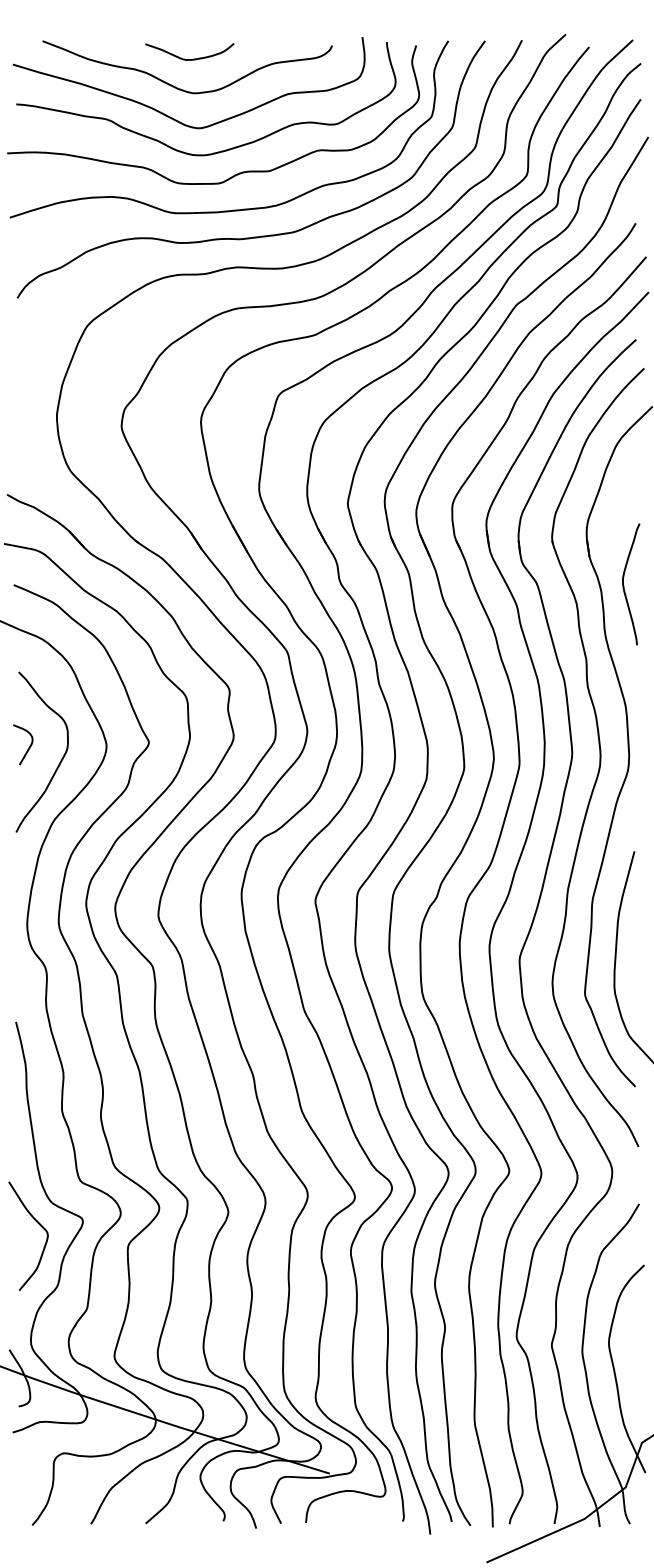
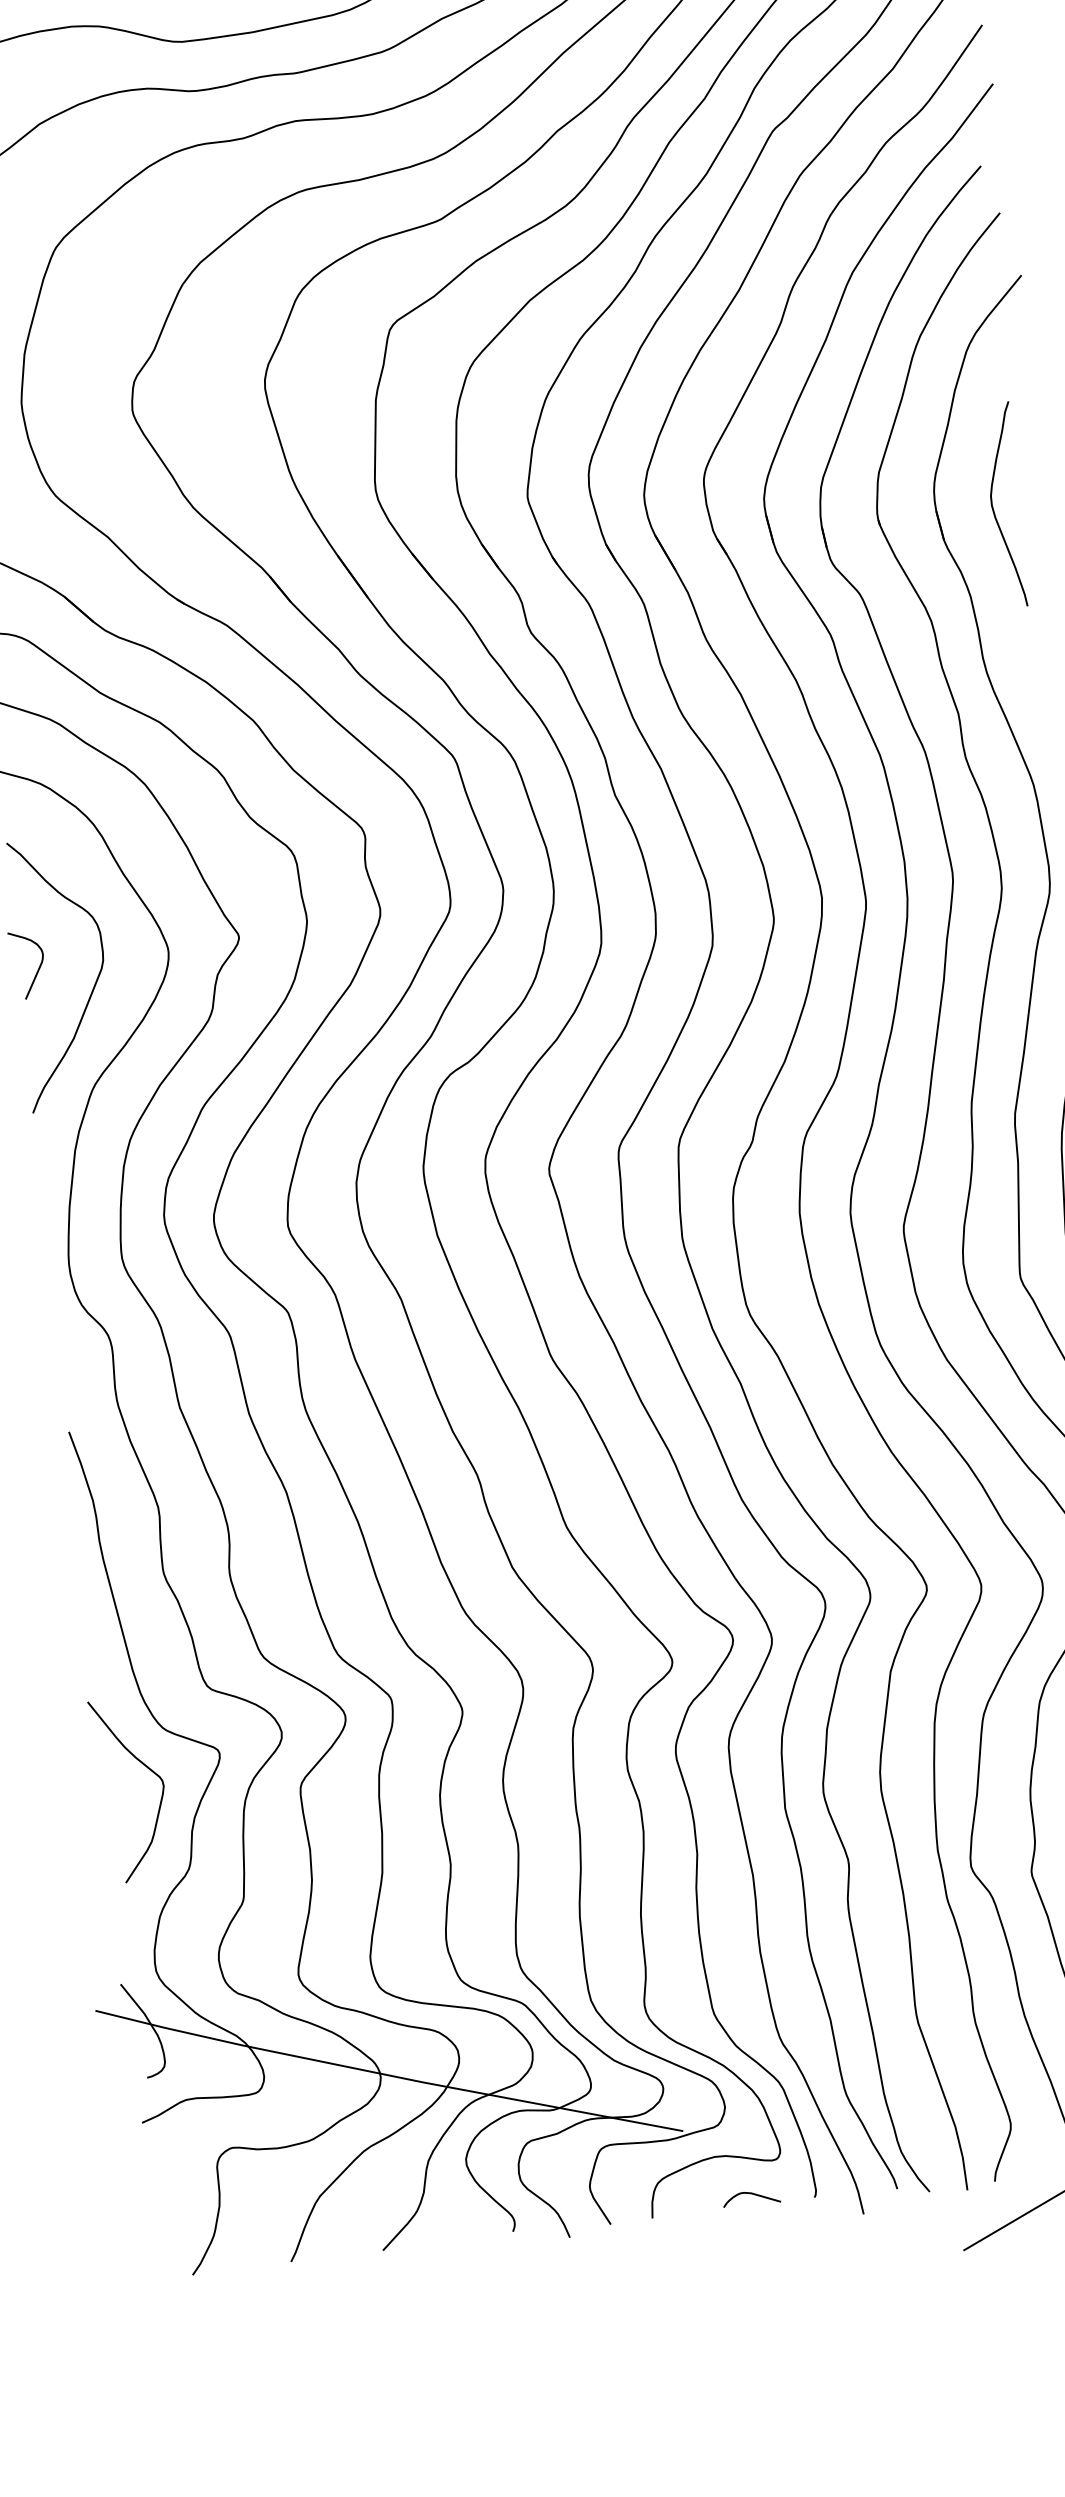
curve: (624, 585) -> (994, 508), moved
curve: (365, 1515) -> (751, 2194), added

